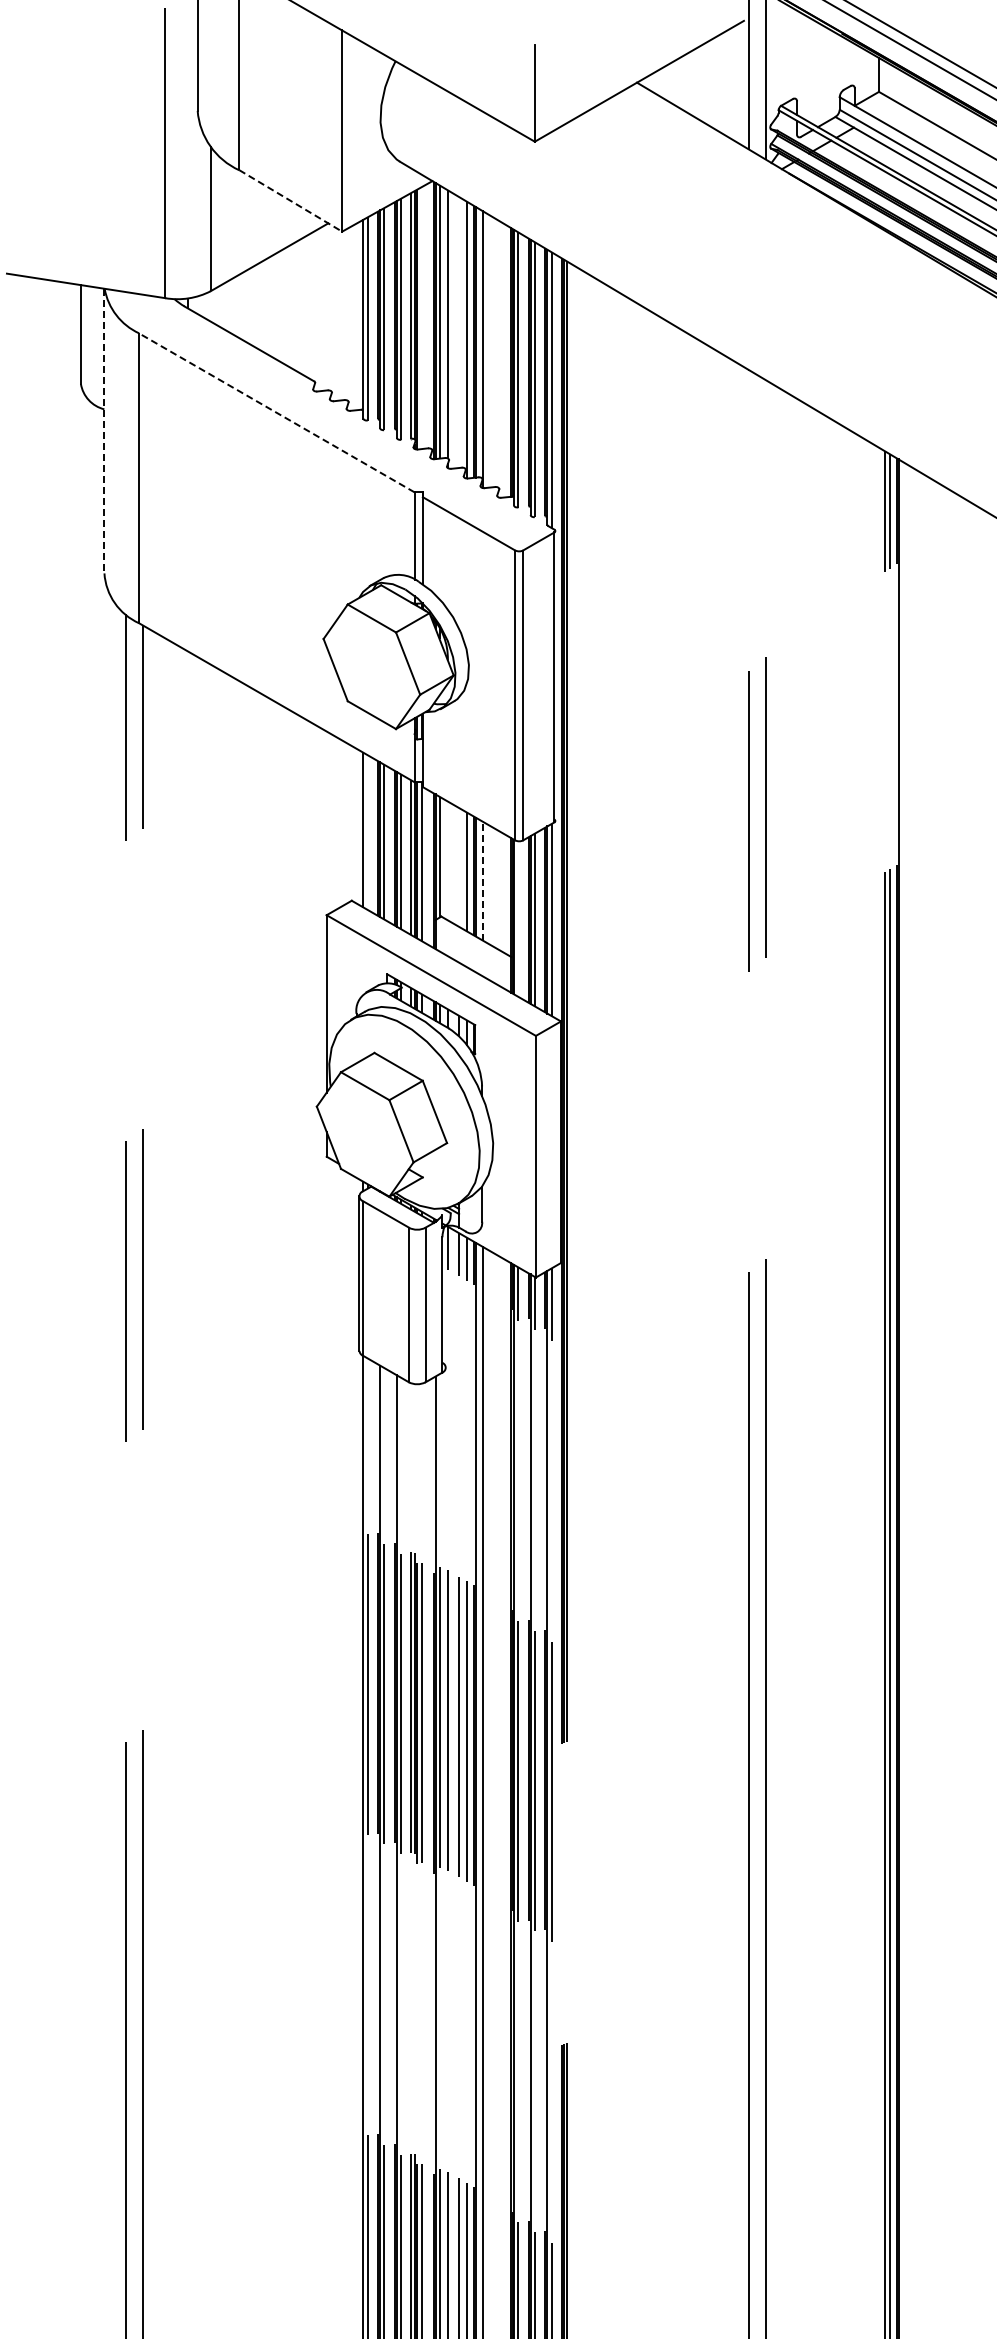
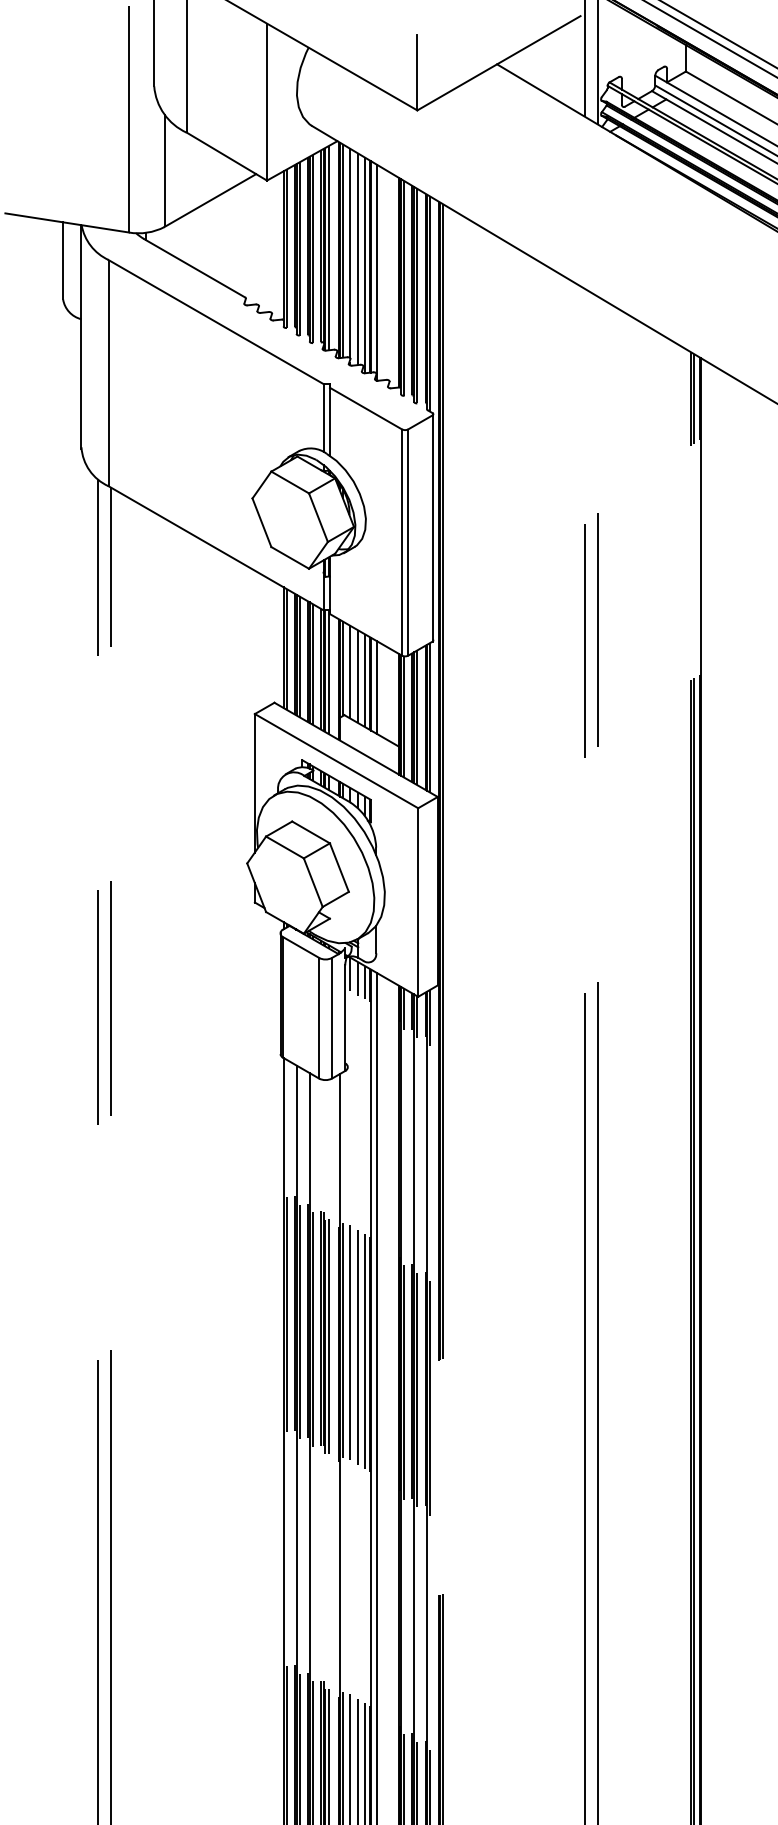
line: (290, 200) -> (226, 156), dashed -> solid
line: (422, 317) -> (329, 247), added
line: (459, 331) -> (358, 258), added
line: (276, 412) -> (215, 321), dashed -> solid
line: (104, 432) -> (81, 337), dashed -> solid
line: (367, 832) -> (286, 649), added
line: (448, 860) -> (349, 671), added
line: (459, 866) -> (358, 676), added
line: (483, 880) -> (377, 686), dashed -> solid
line: (518, 918) -> (404, 716), added

